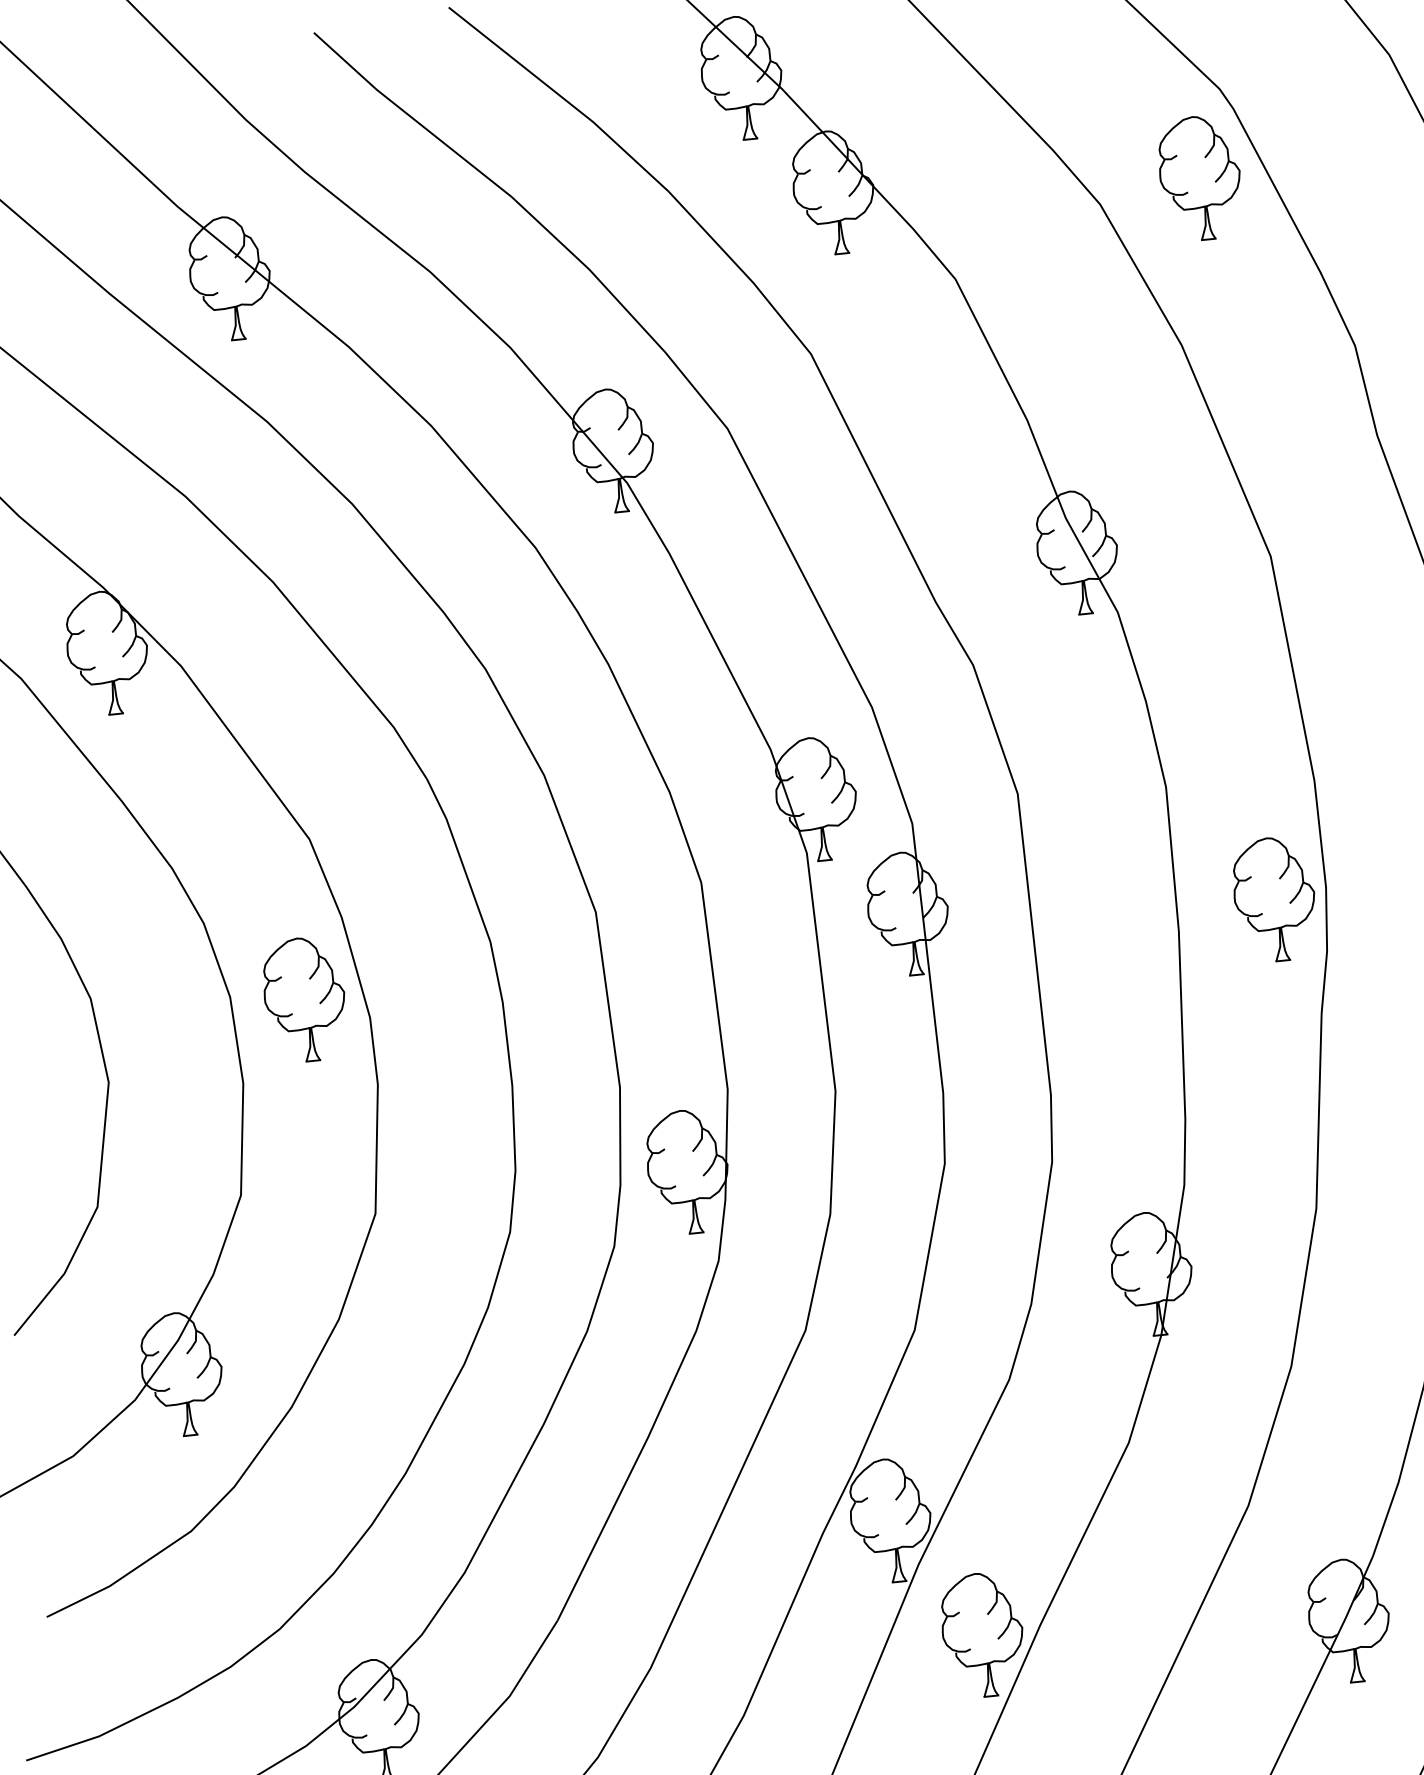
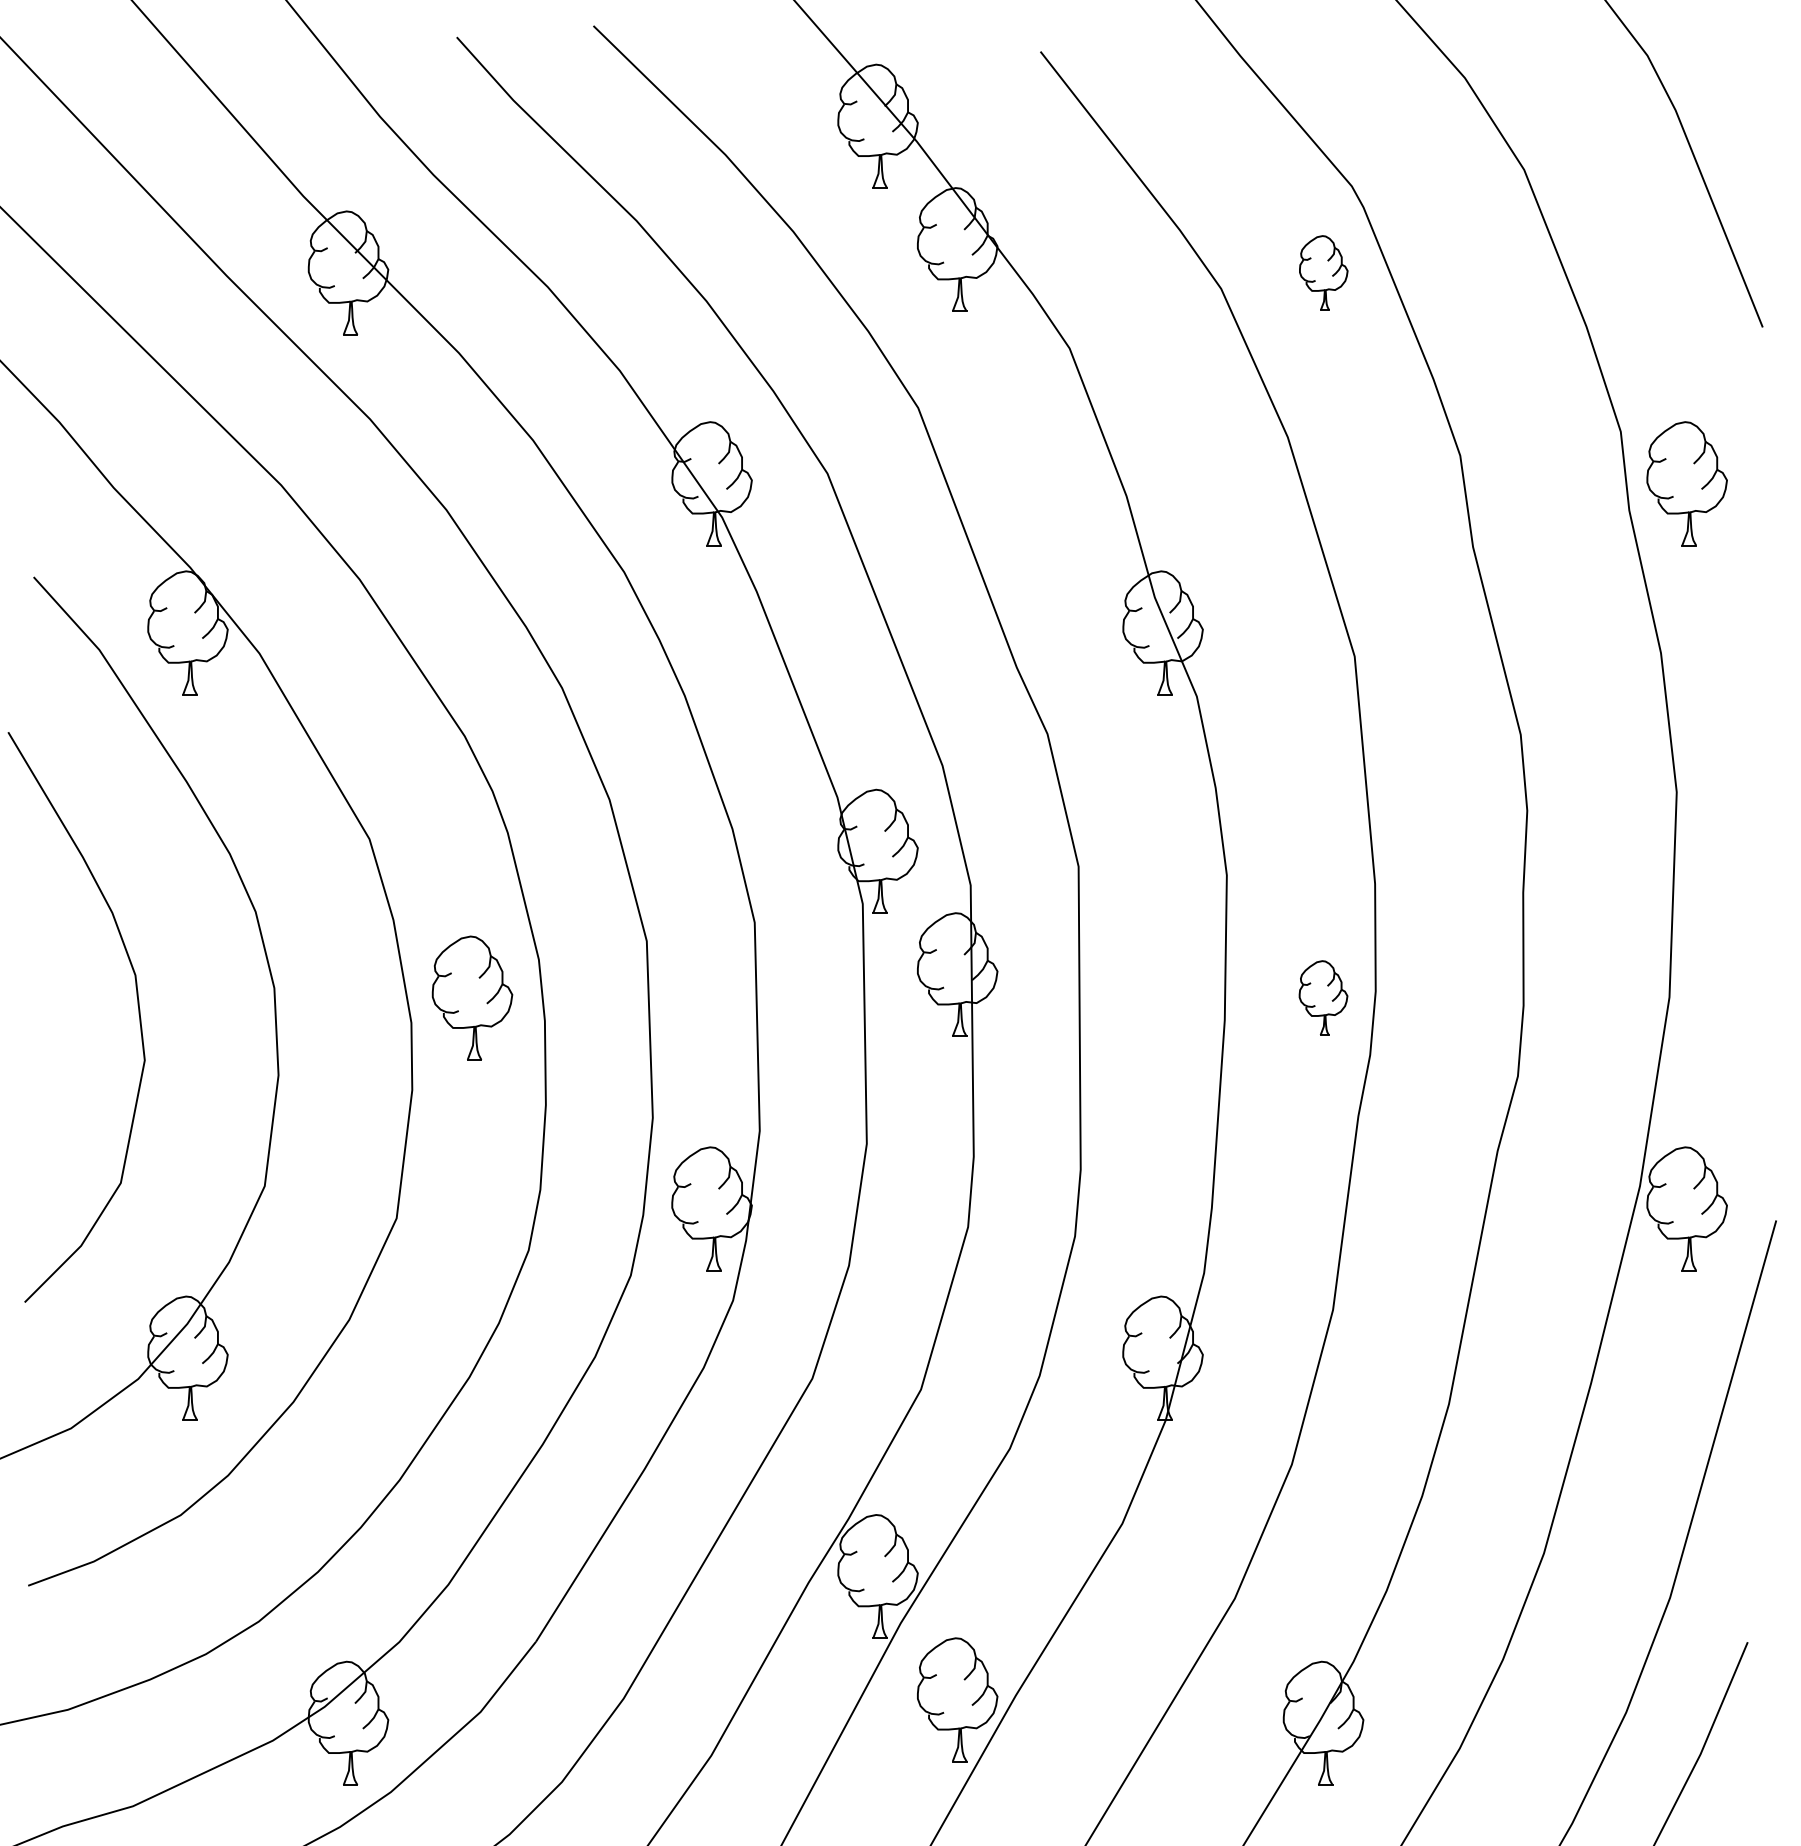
part: (1200, 177) -> (1323, 272), size x0.6
part: (1274, 898) -> (1323, 997), size x0.6
part: (304, 999) -> (472, 997), moved

